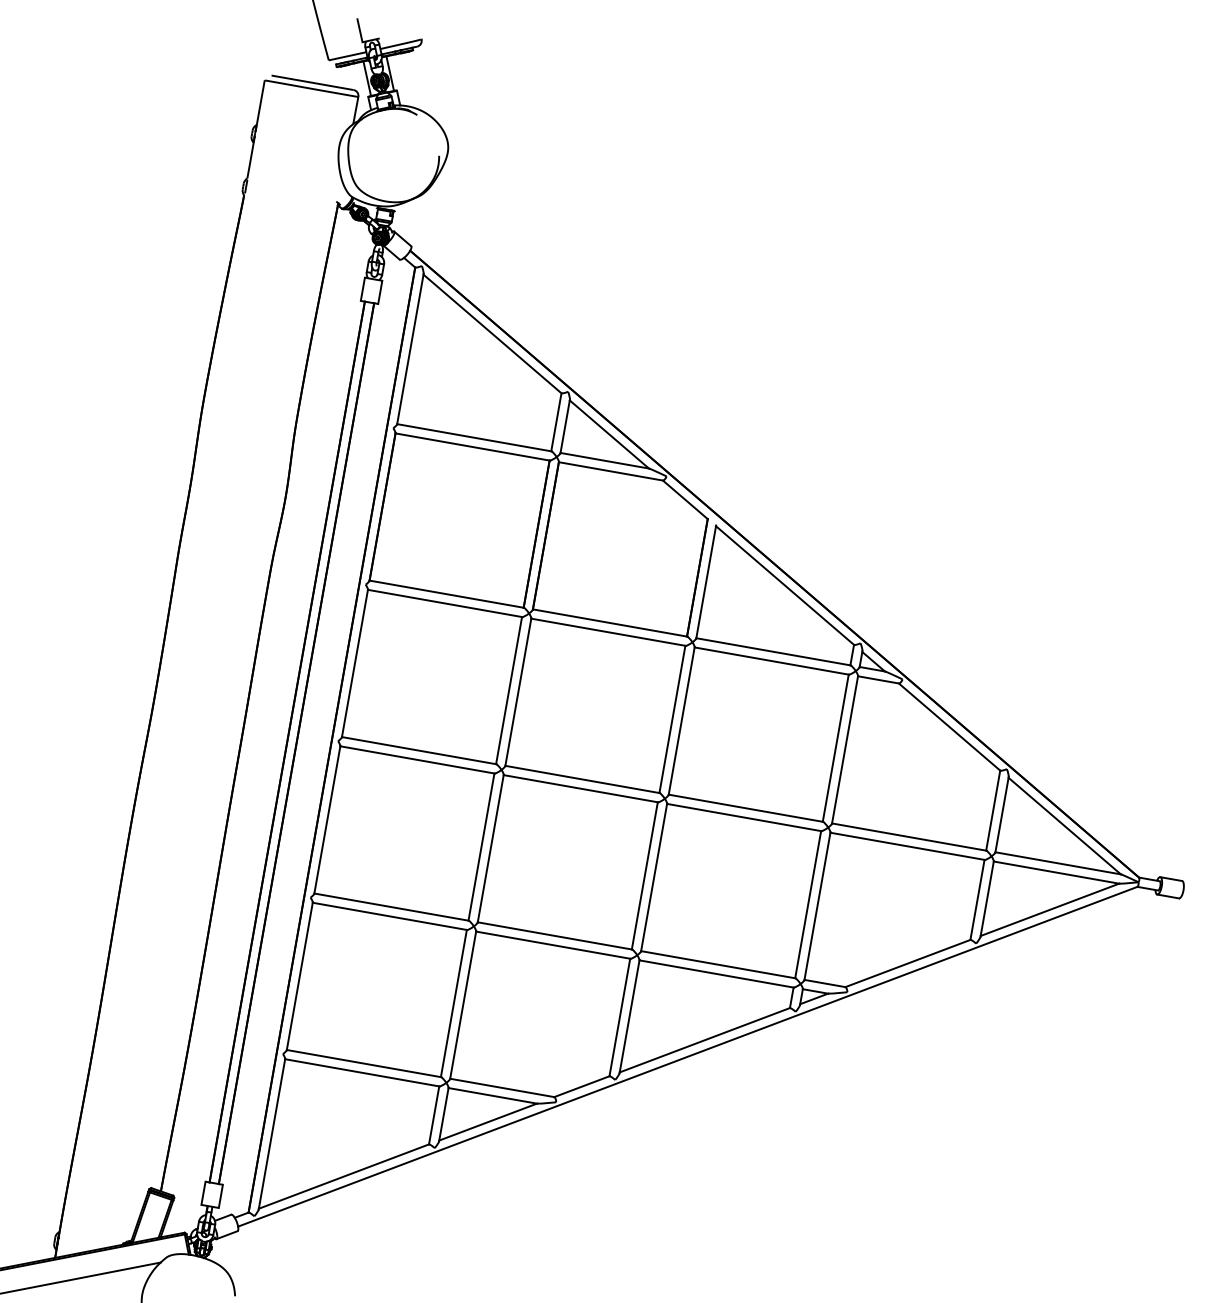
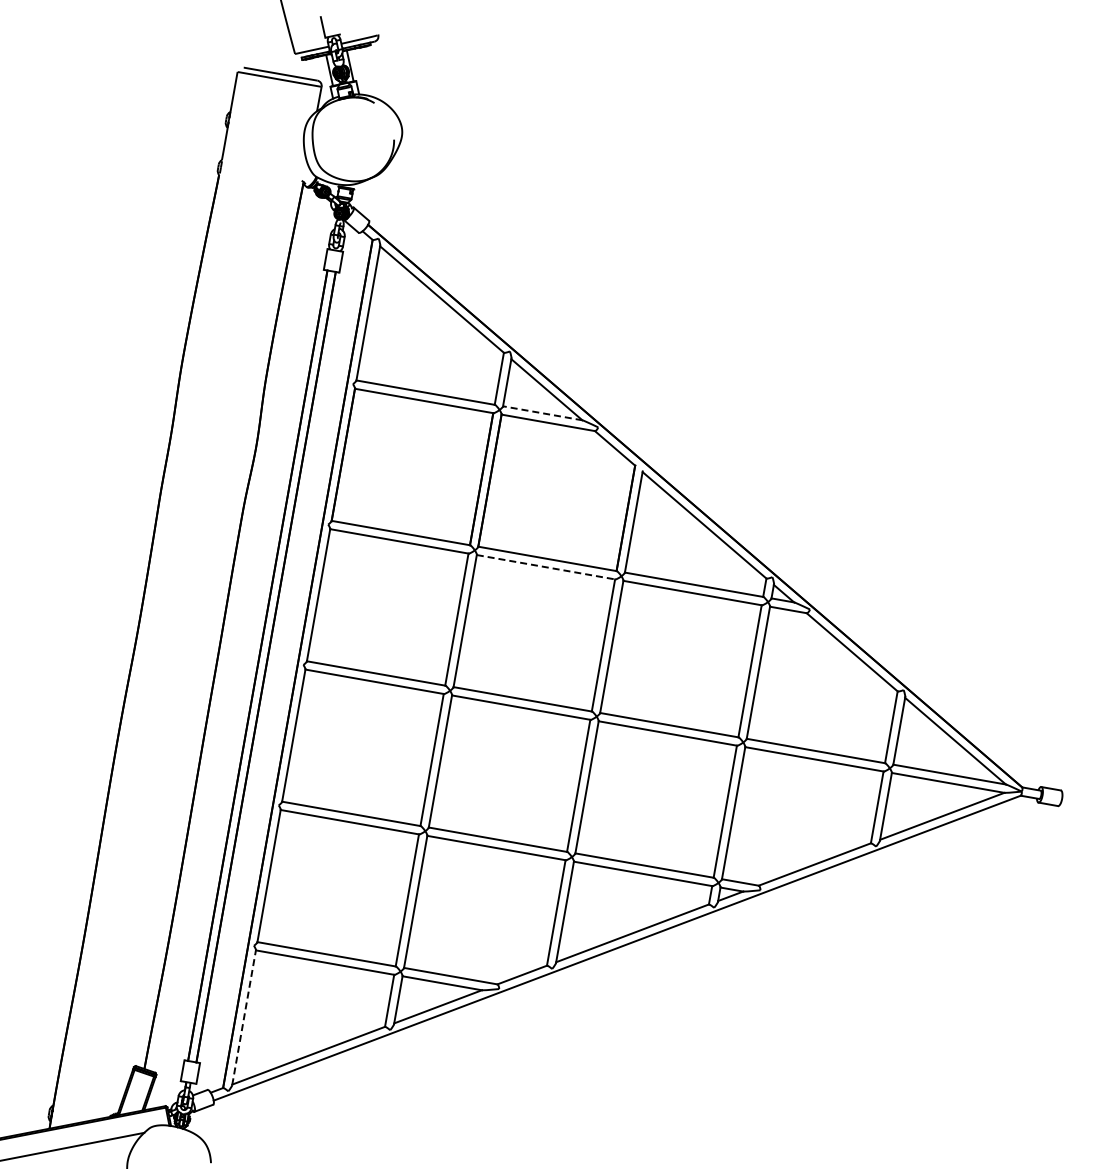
line: (604, 460) -> (542, 413), solid -> dashed
line: (608, 632) -> (546, 567), solid -> dashed
line: (272, 1133) -> (244, 1017), solid -> dashed

